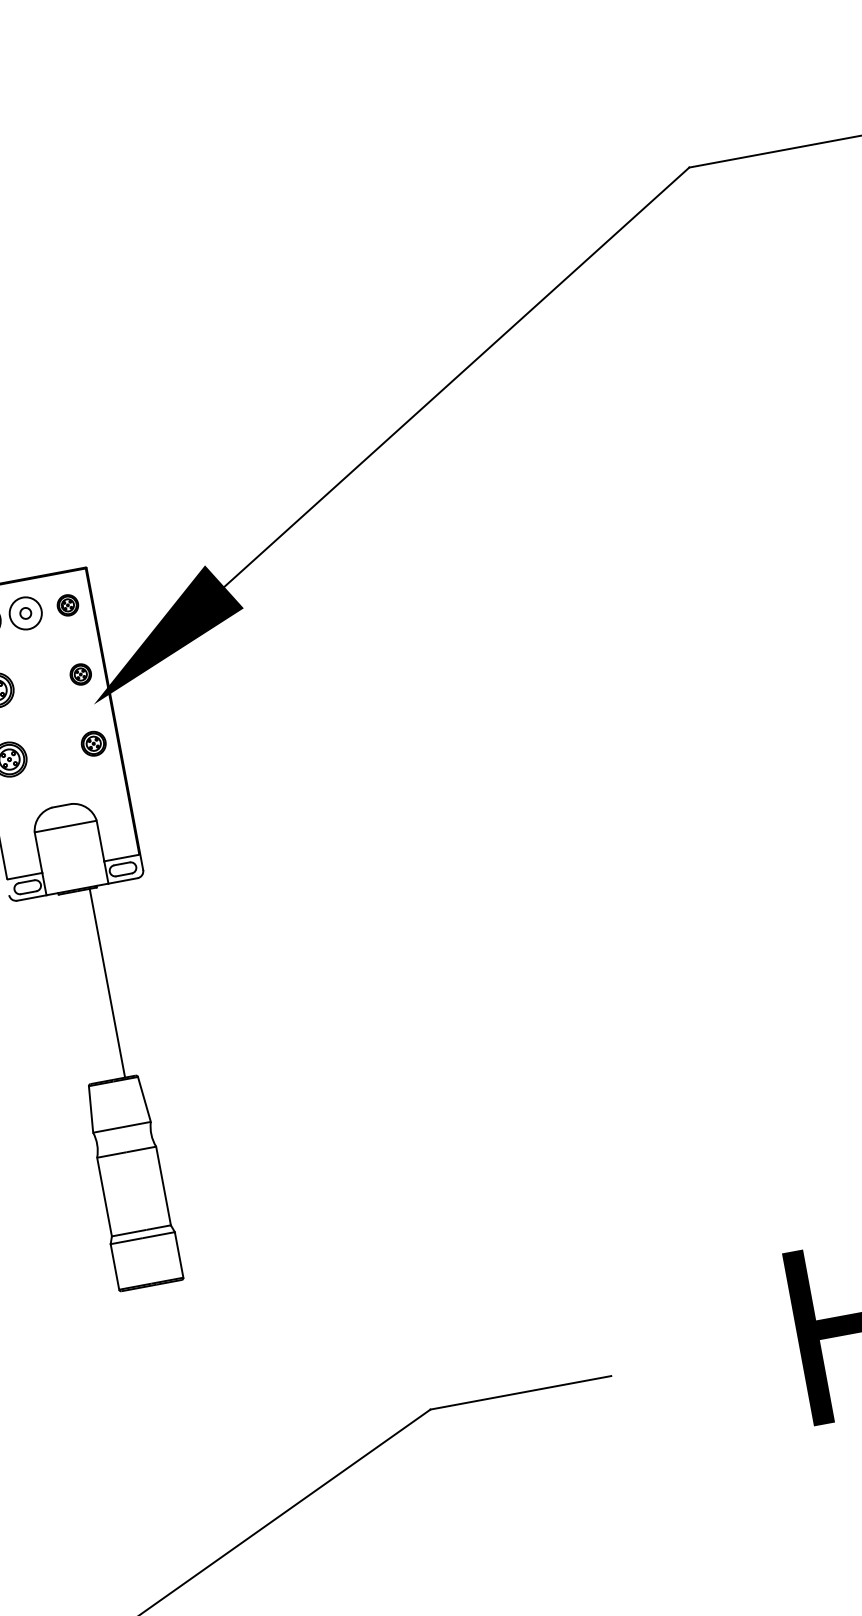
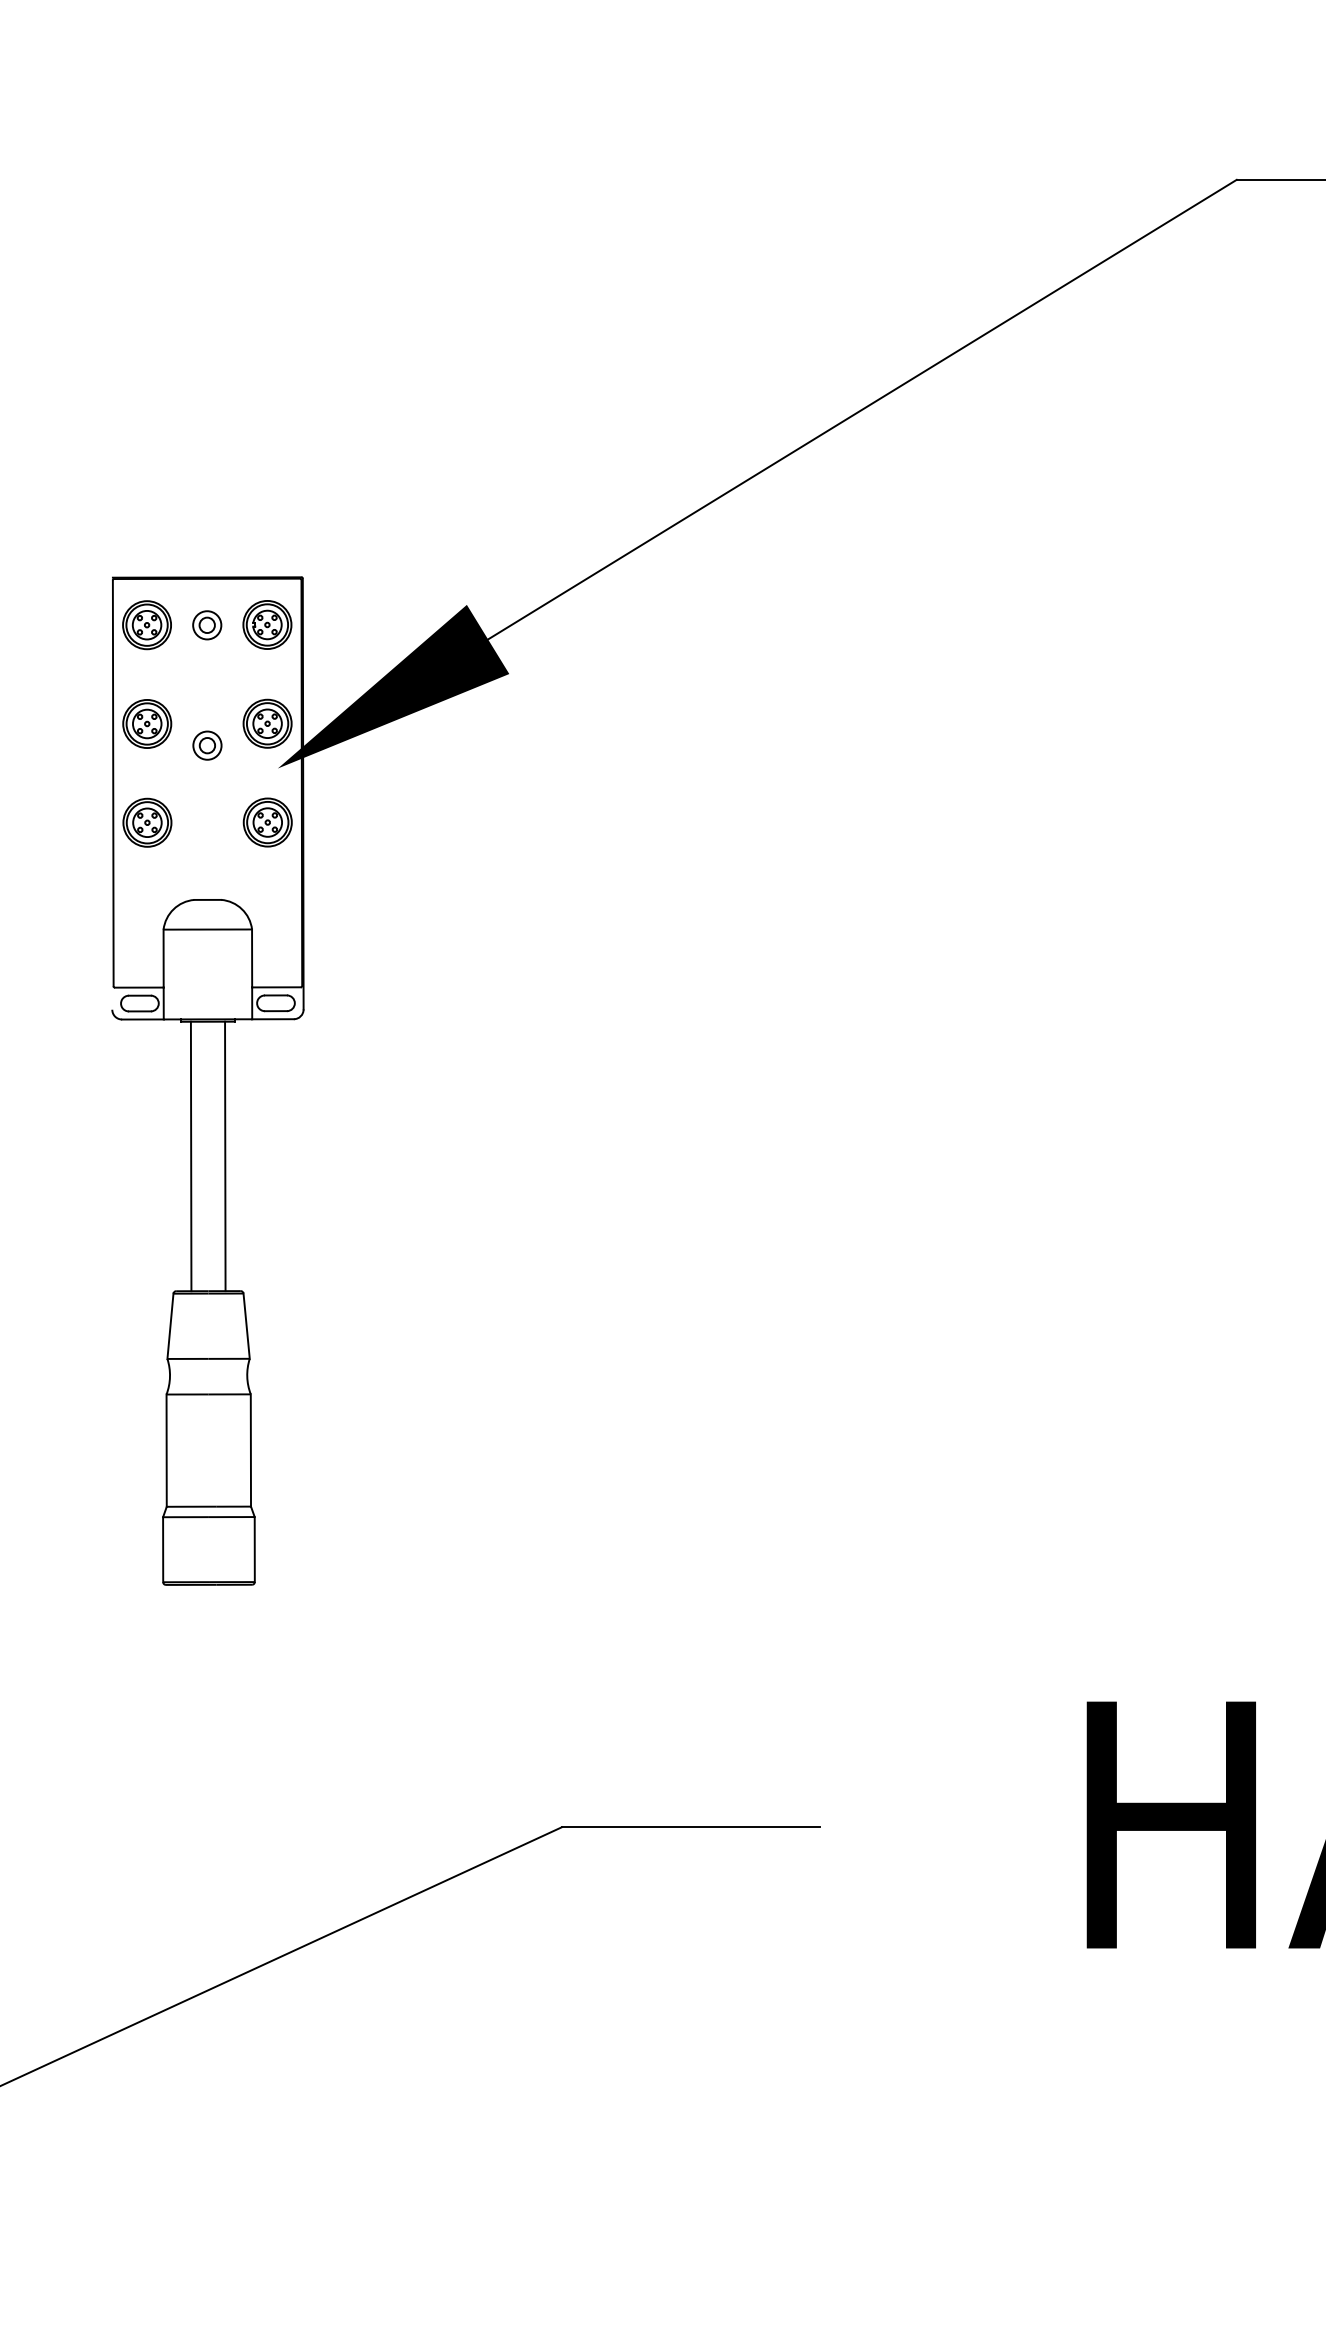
part: (67, 605) -> (267, 624), size x1.67
circle: (25, 613) -> (207, 625), size x0.62
part: (80, 674) -> (267, 723), size x1.67
part: (41, 697) -> (207, 745), added
part: (93, 743) -> (267, 822), size x1.43
line: (83, 987) -> (190, 1156), added

